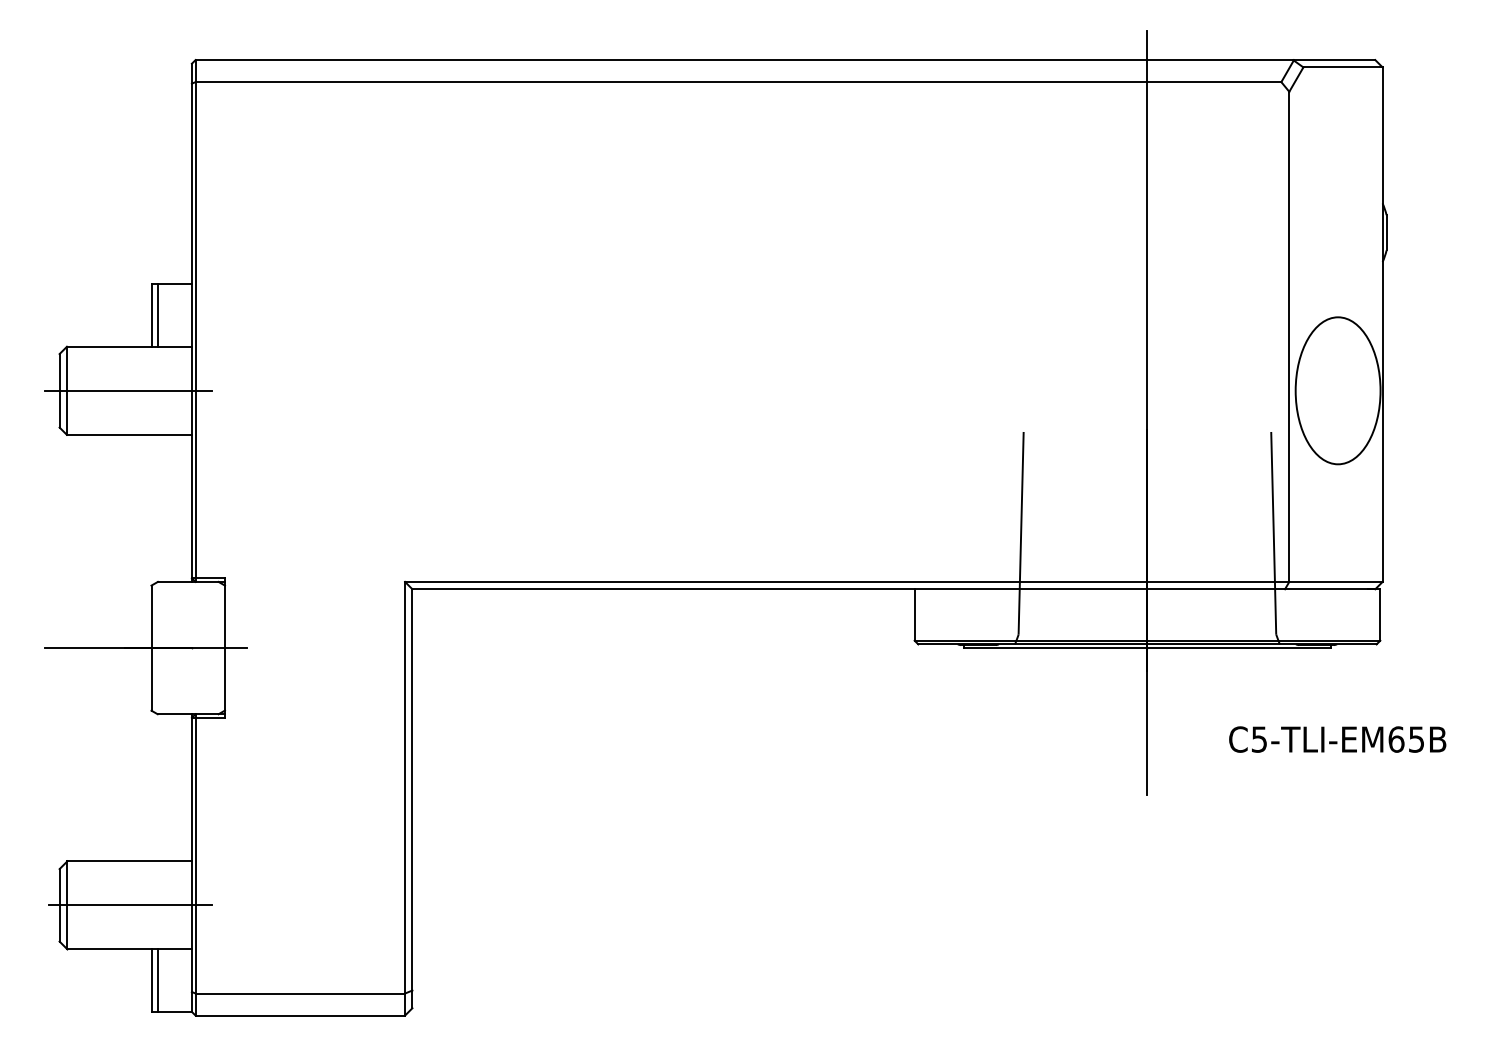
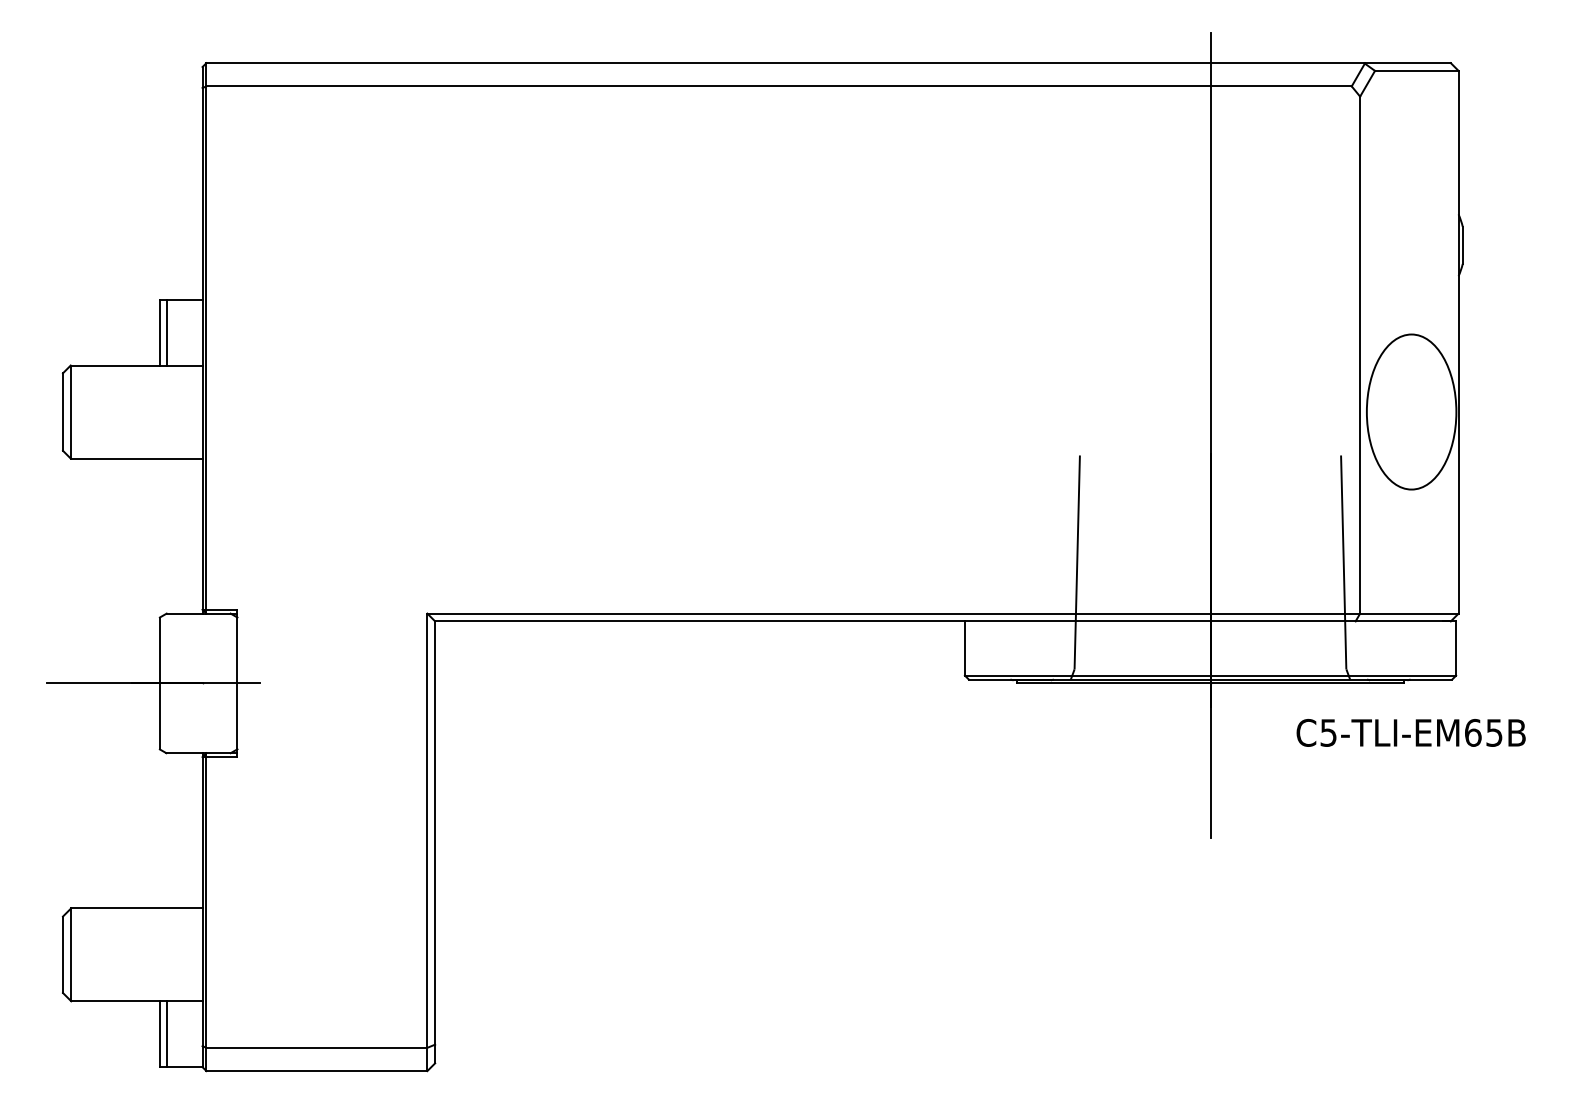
line: (128, 391) -> (135, 412), removed
text: (1337, 739) -> (1410, 732), moved
line: (130, 905) -> (137, 954), removed

